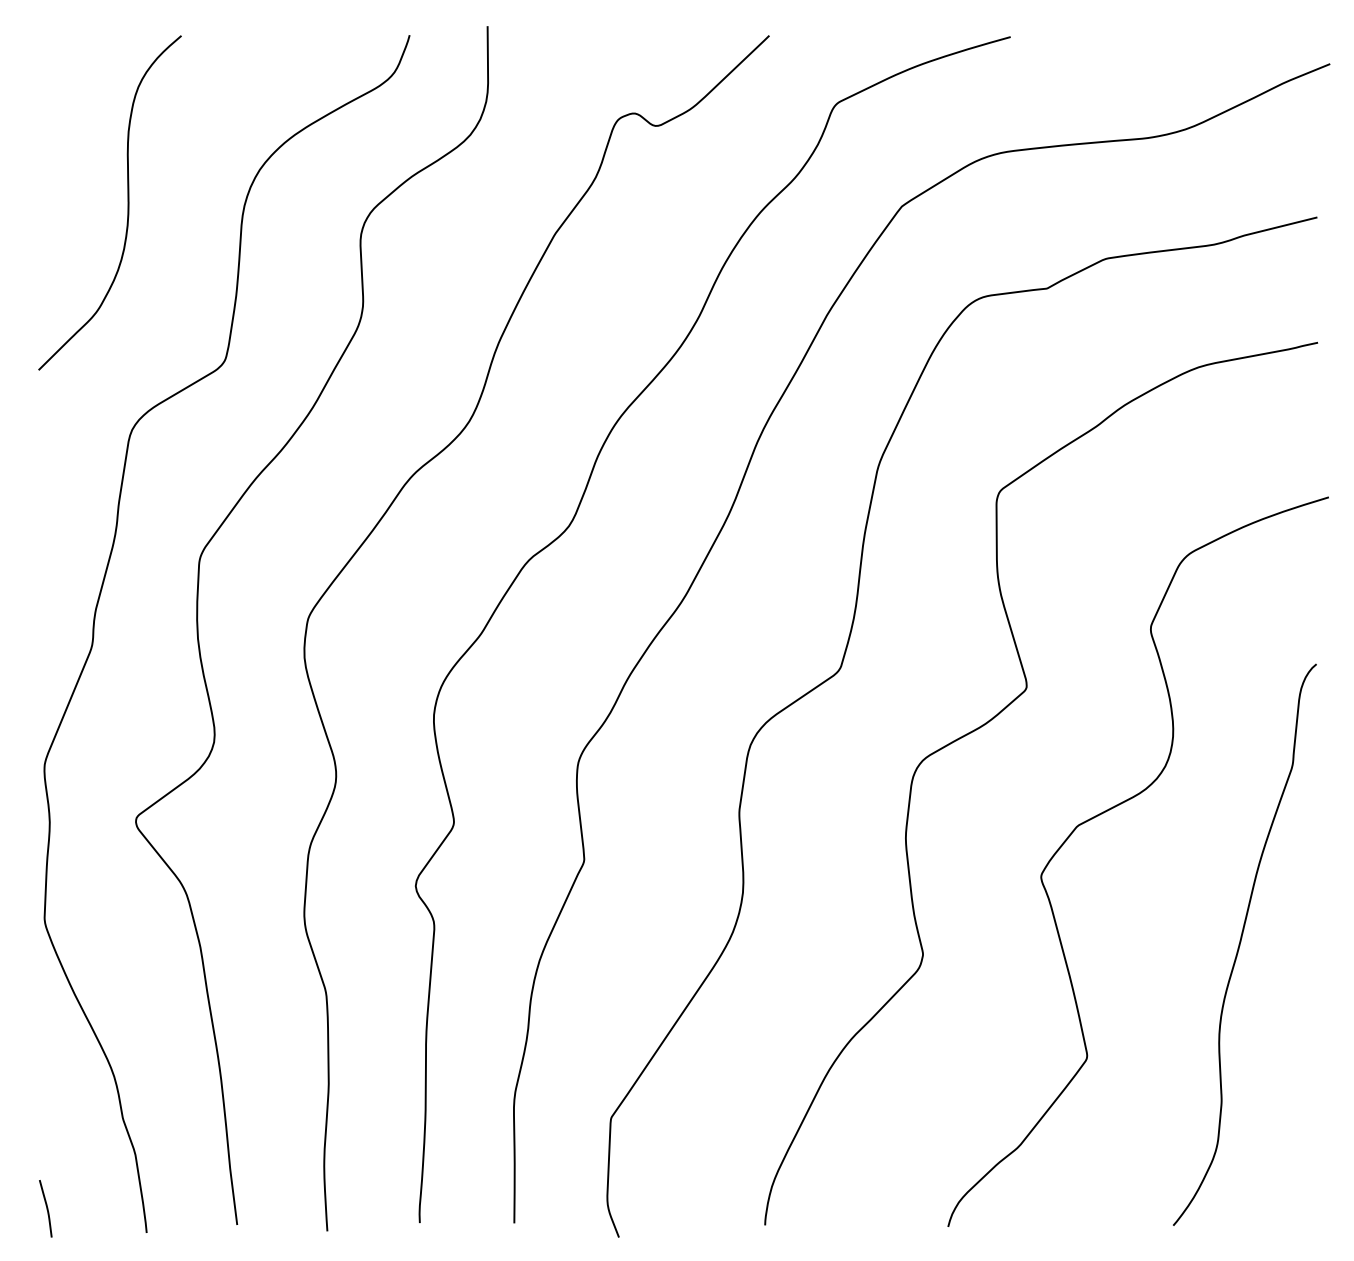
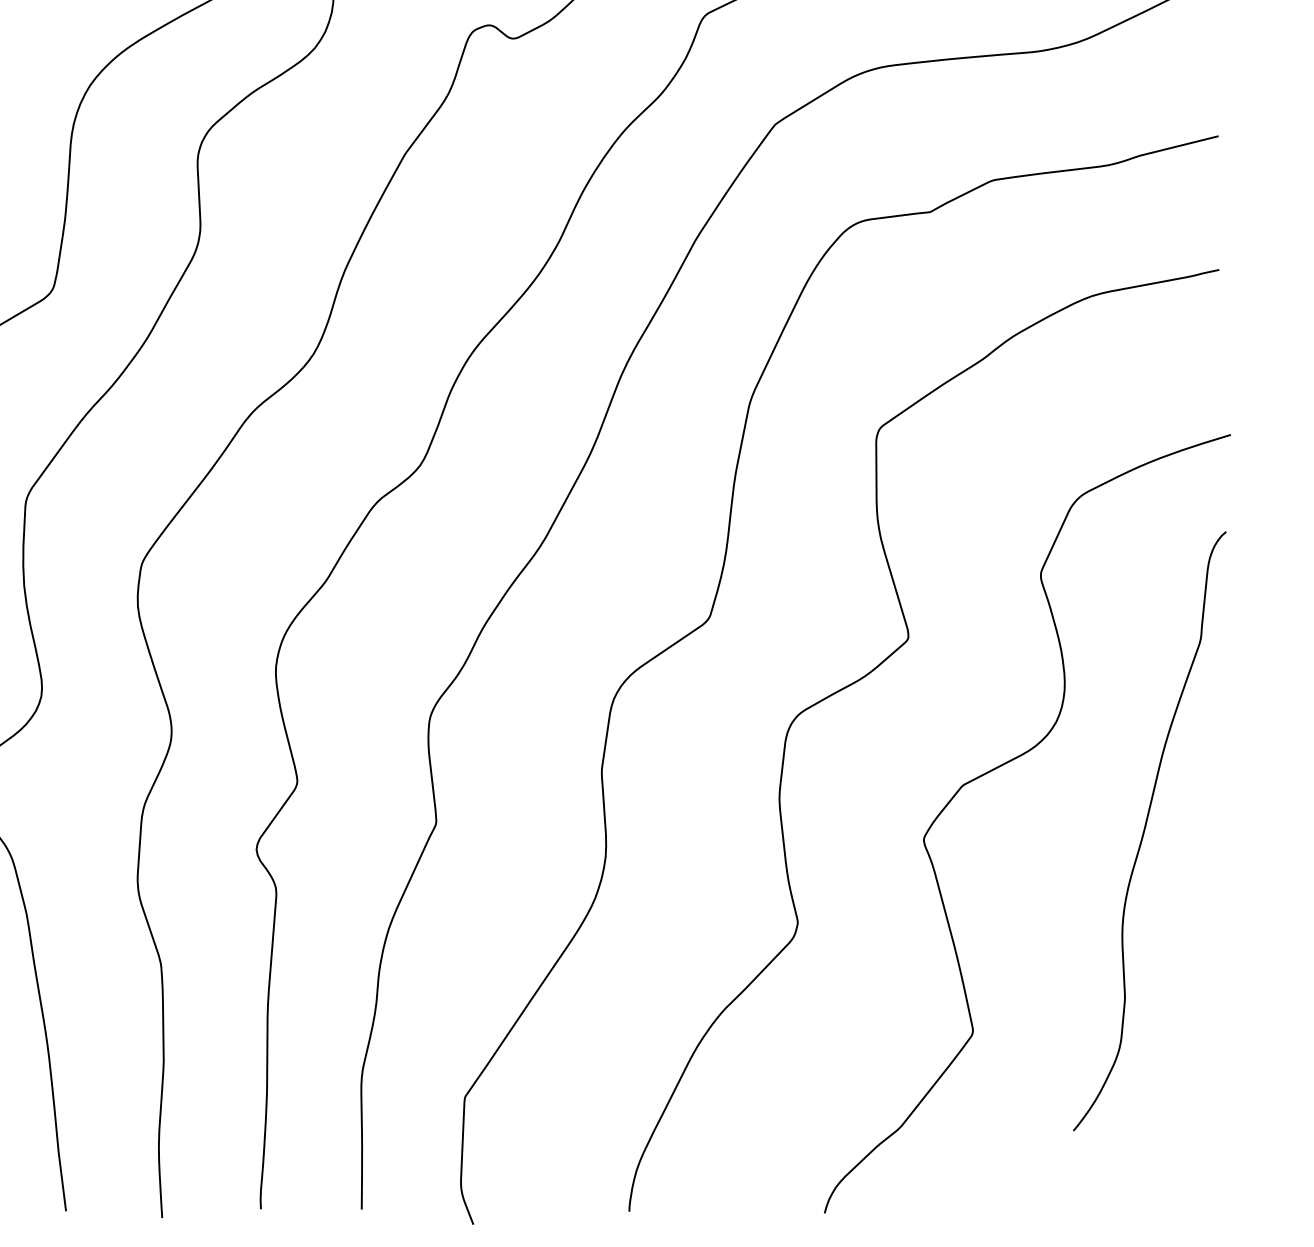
curve: (1241, 942) -> (1146, 828), moved

